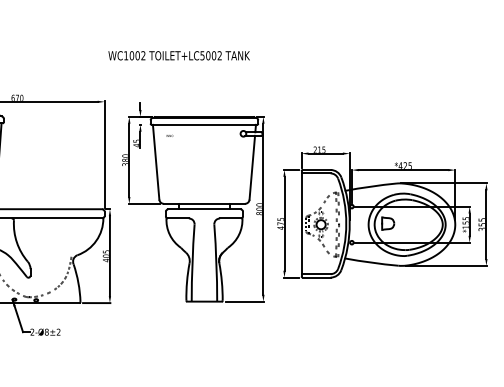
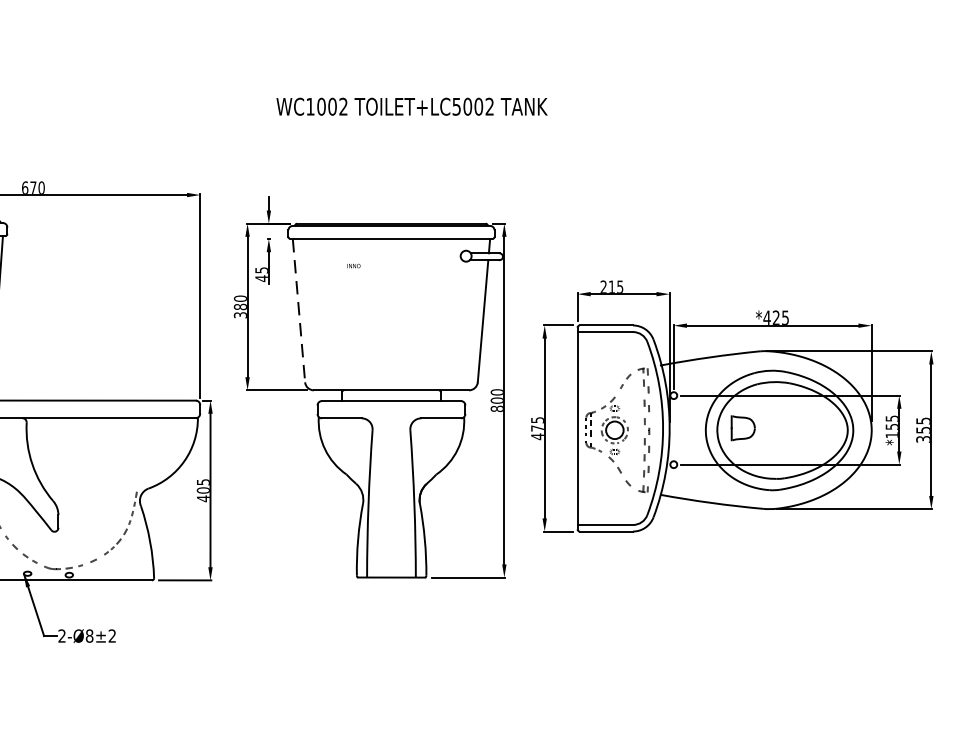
text: (178, 55) -> (410, 106), moved
text: (169, 135) -> (353, 265), moved
line: (156, 162) -> (299, 311), solid -> dashed

